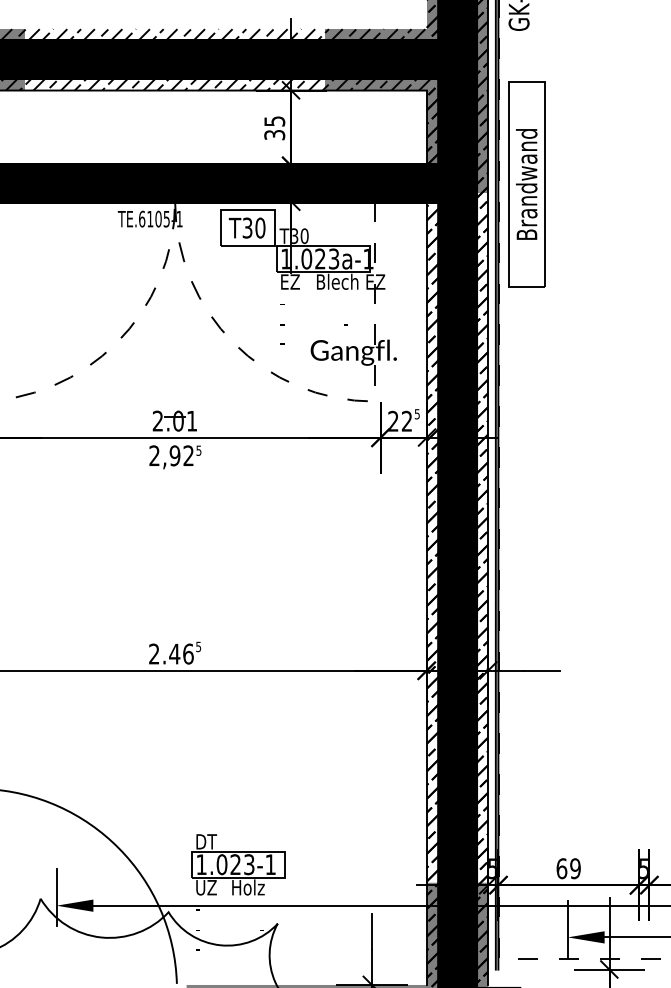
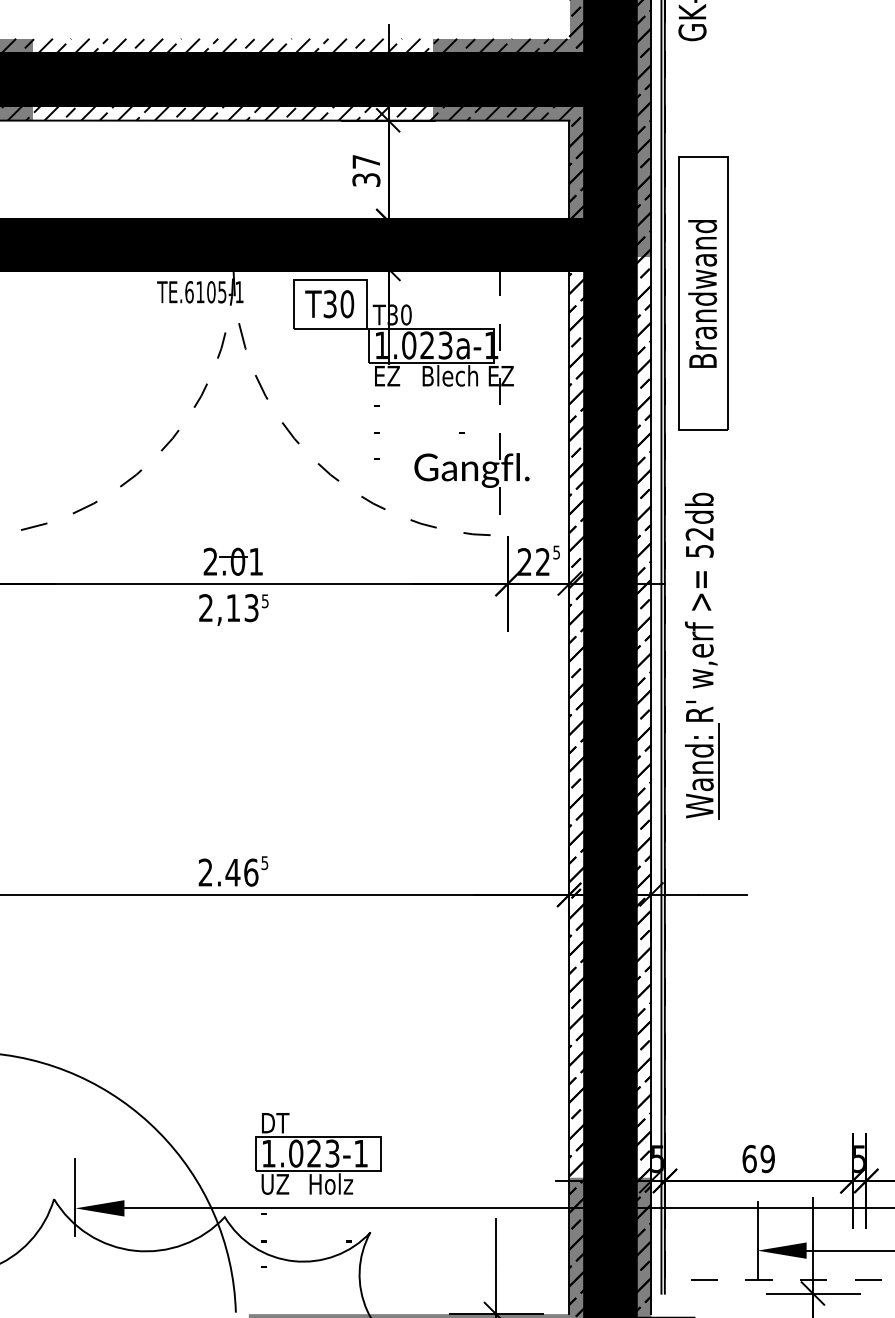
text: (274, 121) -> (366, 161), 35 -> 37
part: (527, 184) -> (703, 293), moved
text: (181, 456) -> (242, 608), 2,92 -> 2,13
part: (526, 491) -> (702, 655), added

